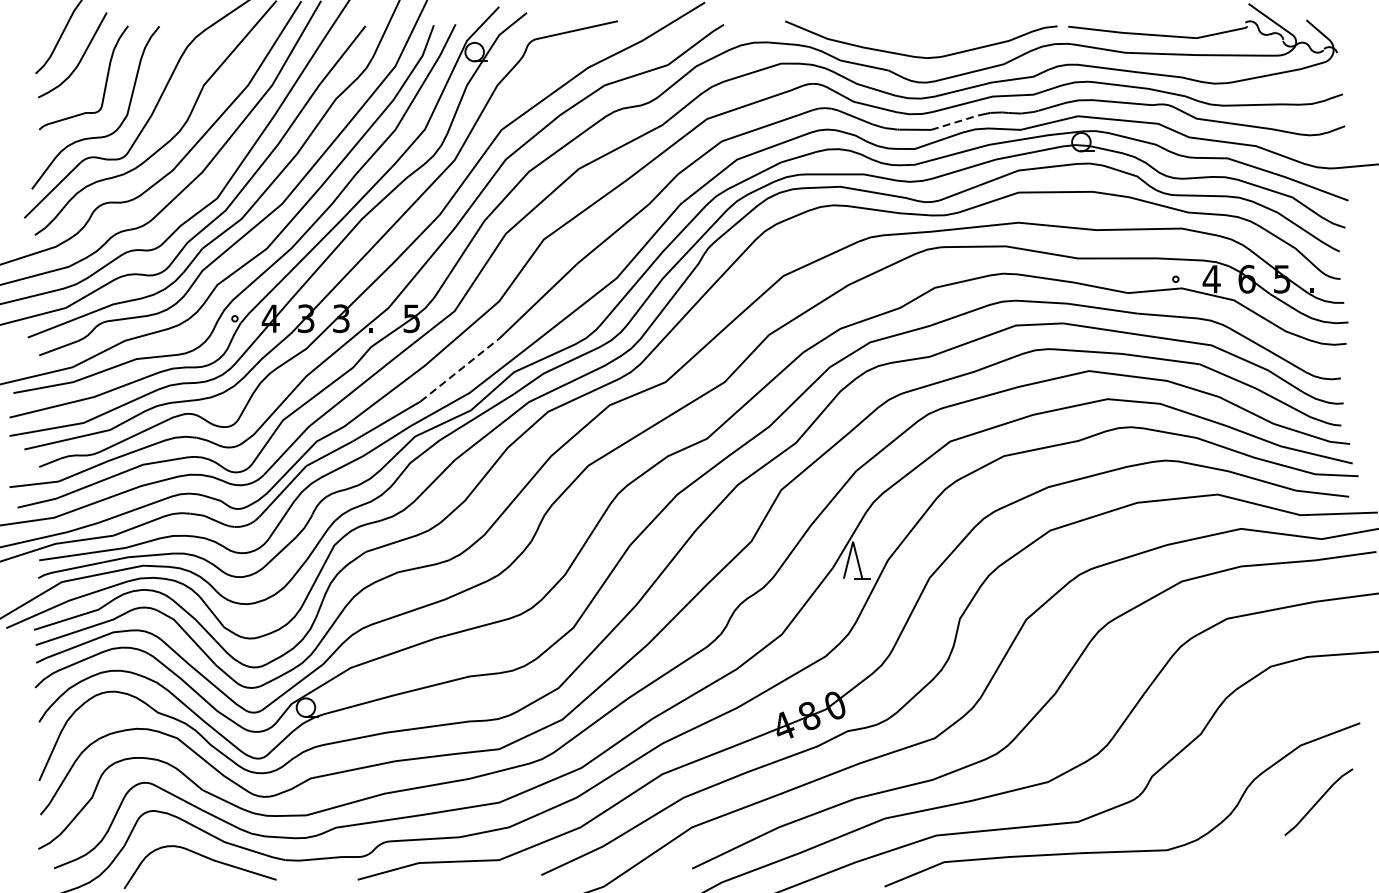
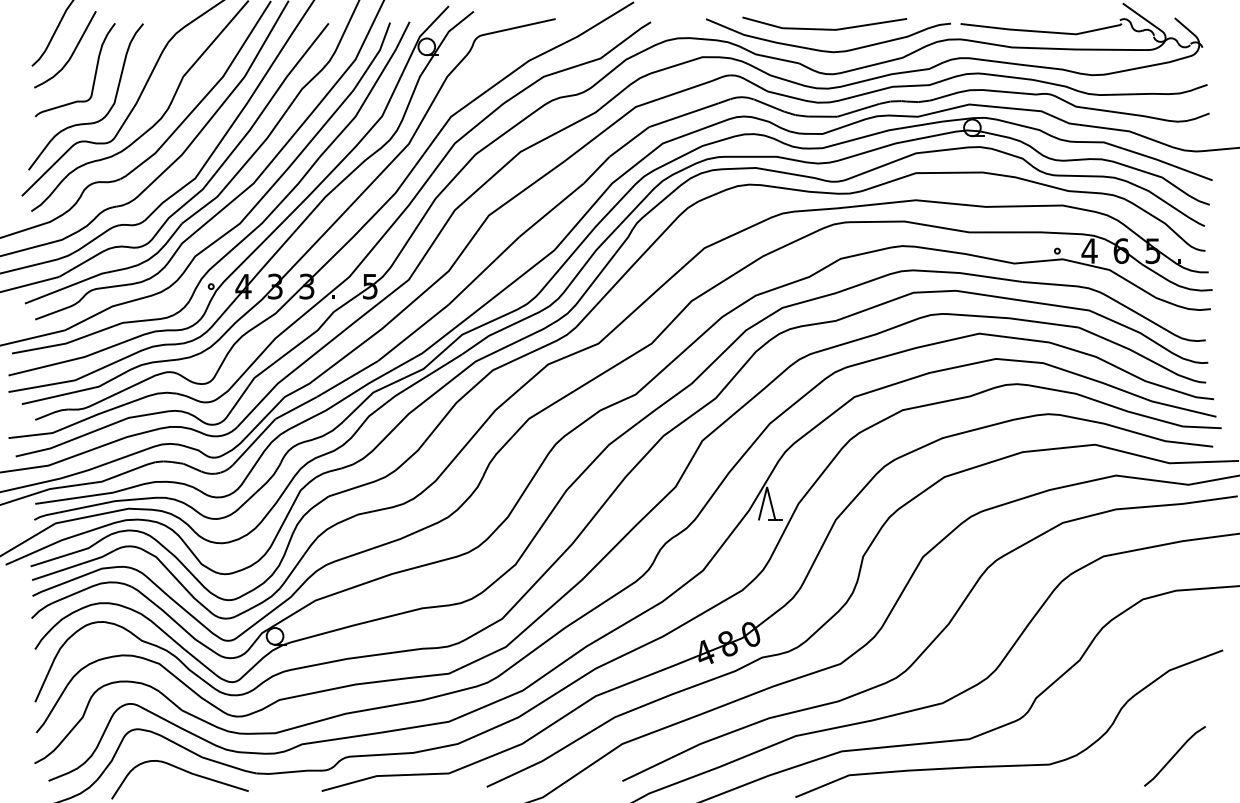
line: (916, 31) -> (824, 28), added
line: (954, 122) -> (858, 110), dashed -> solid
line: (459, 369) -> (413, 332), dashed -> solid
curve: (1318, 802) -> (1174, 756), moved

